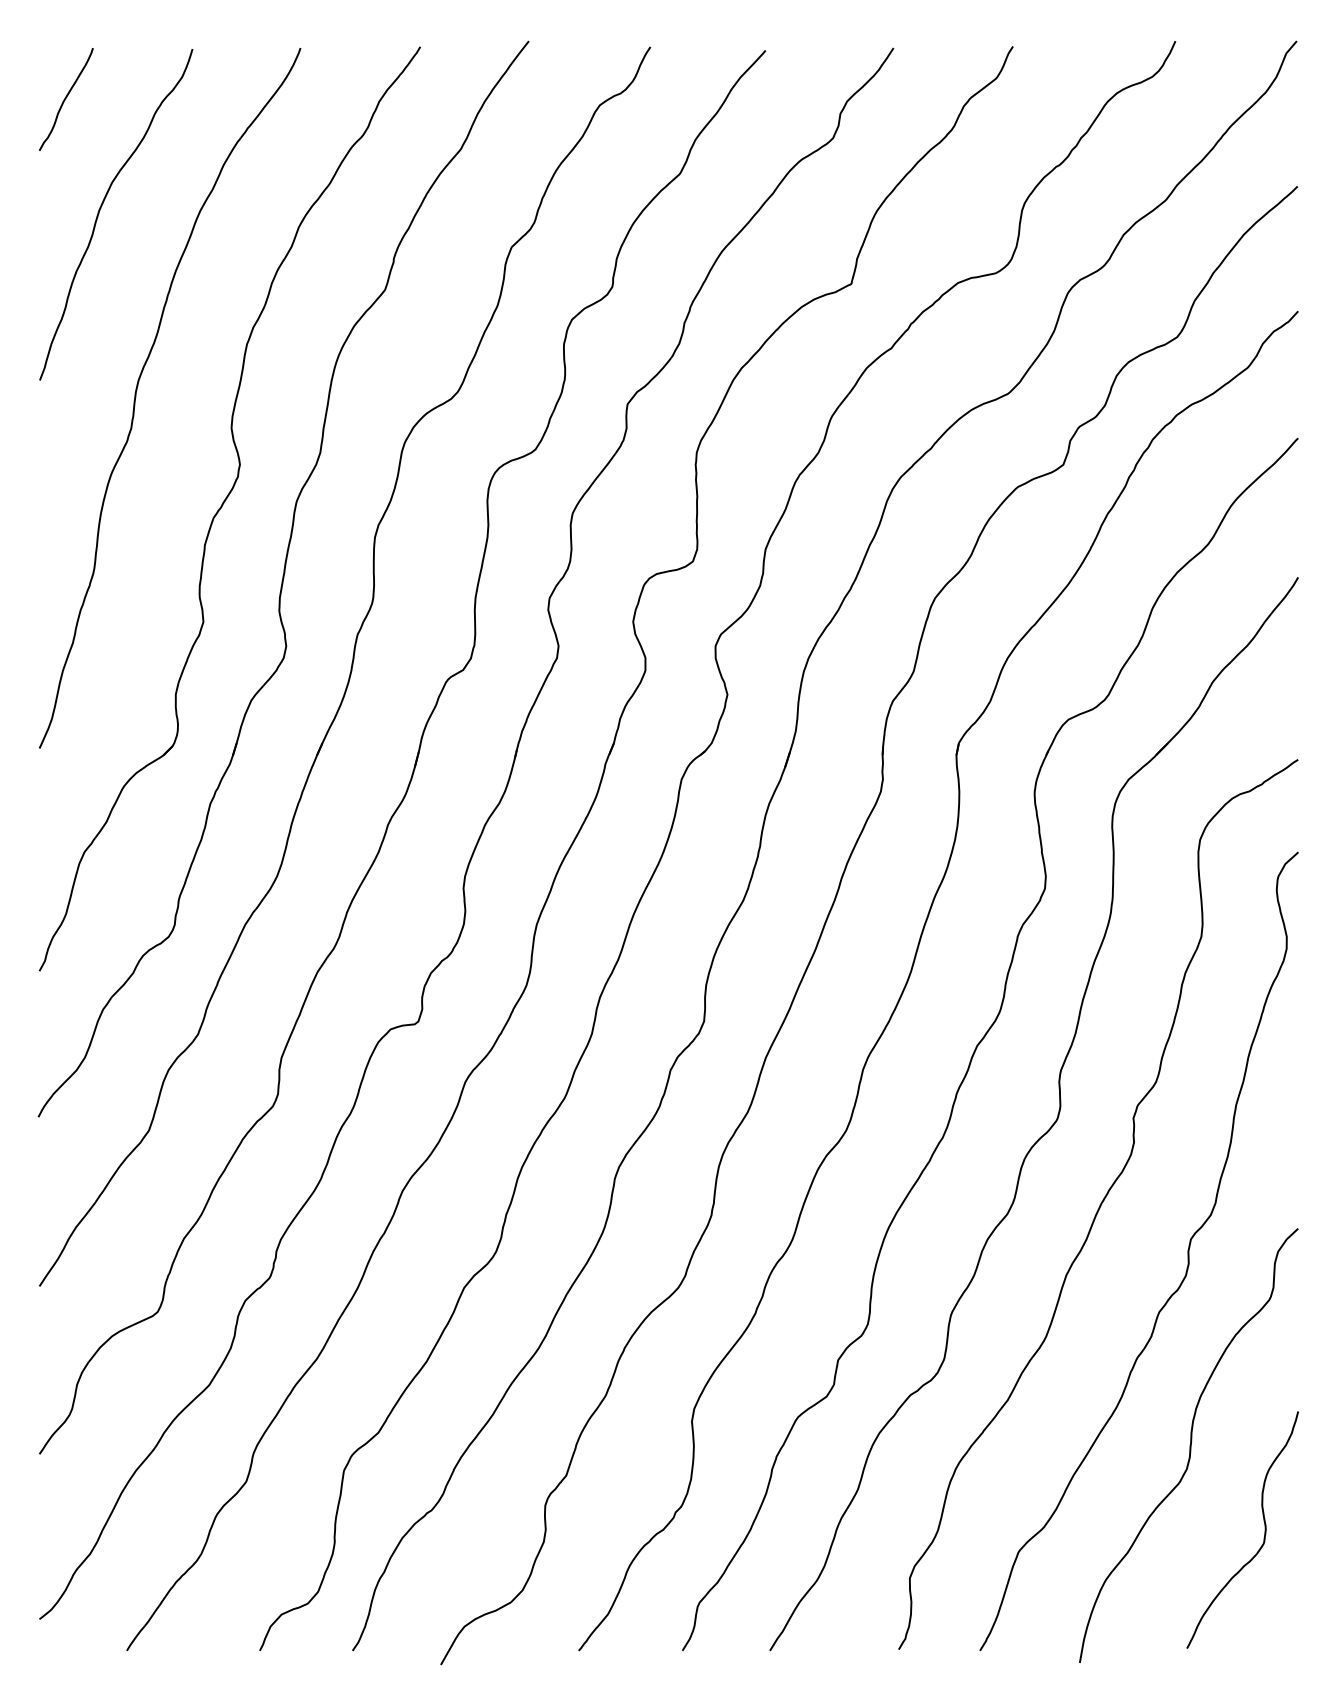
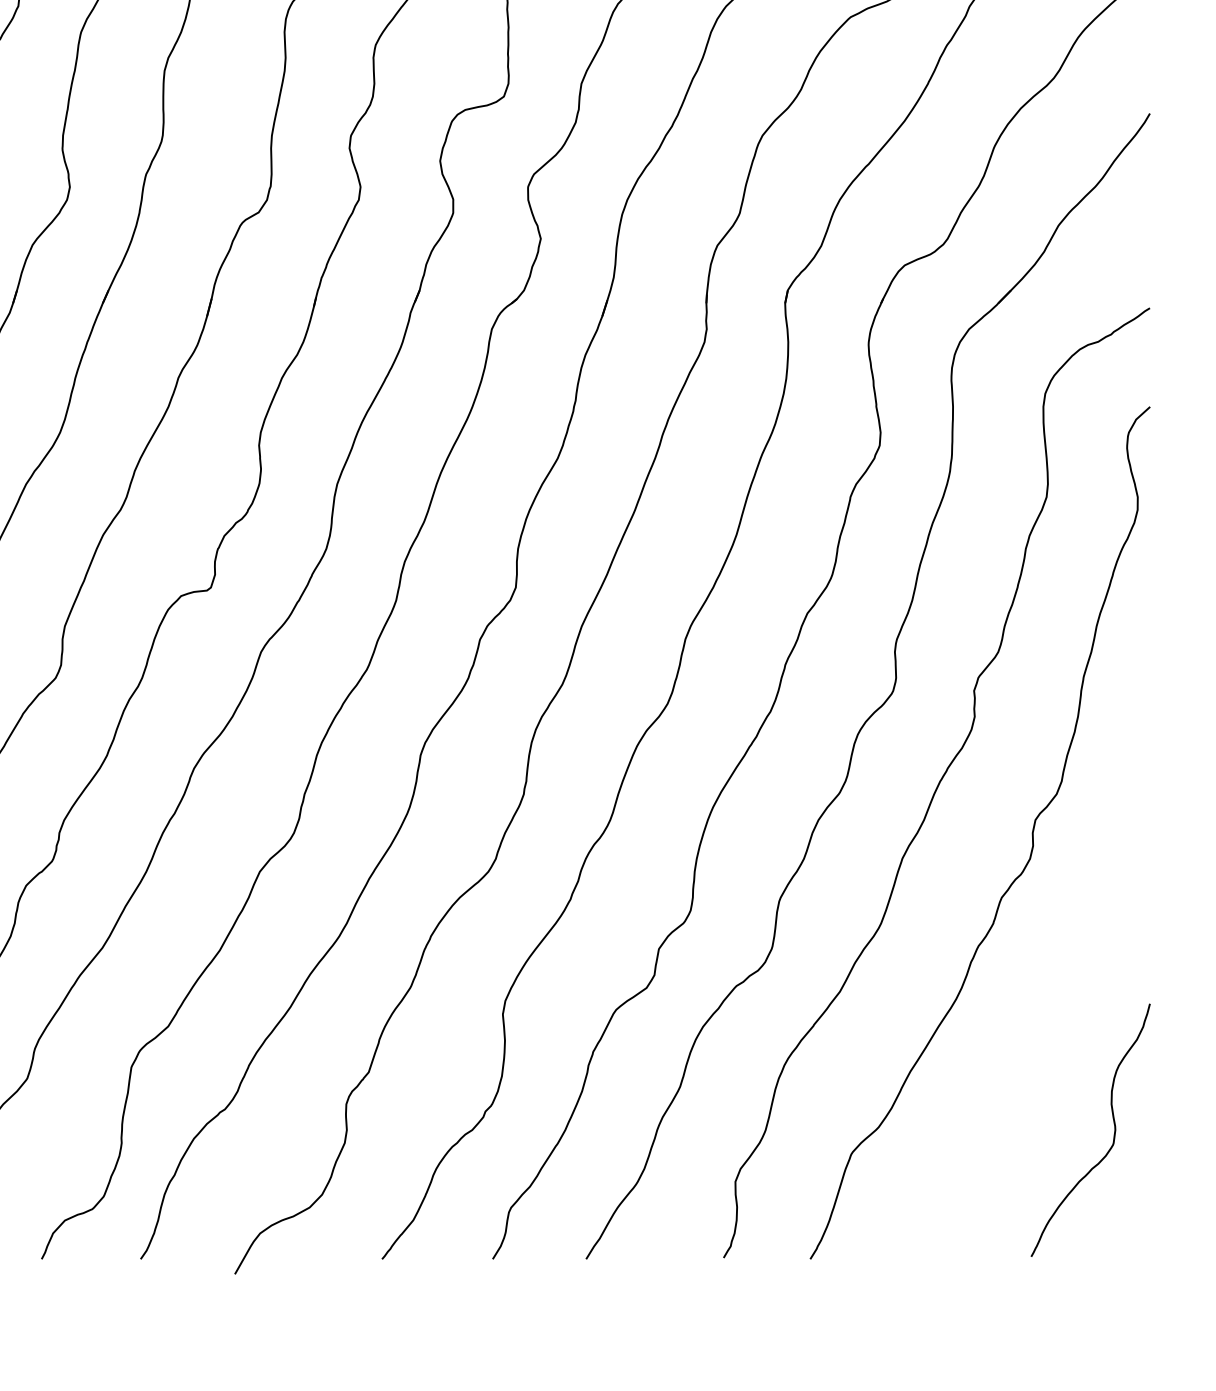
curve: (1189, 1445) -> (1033, 1040), removed

